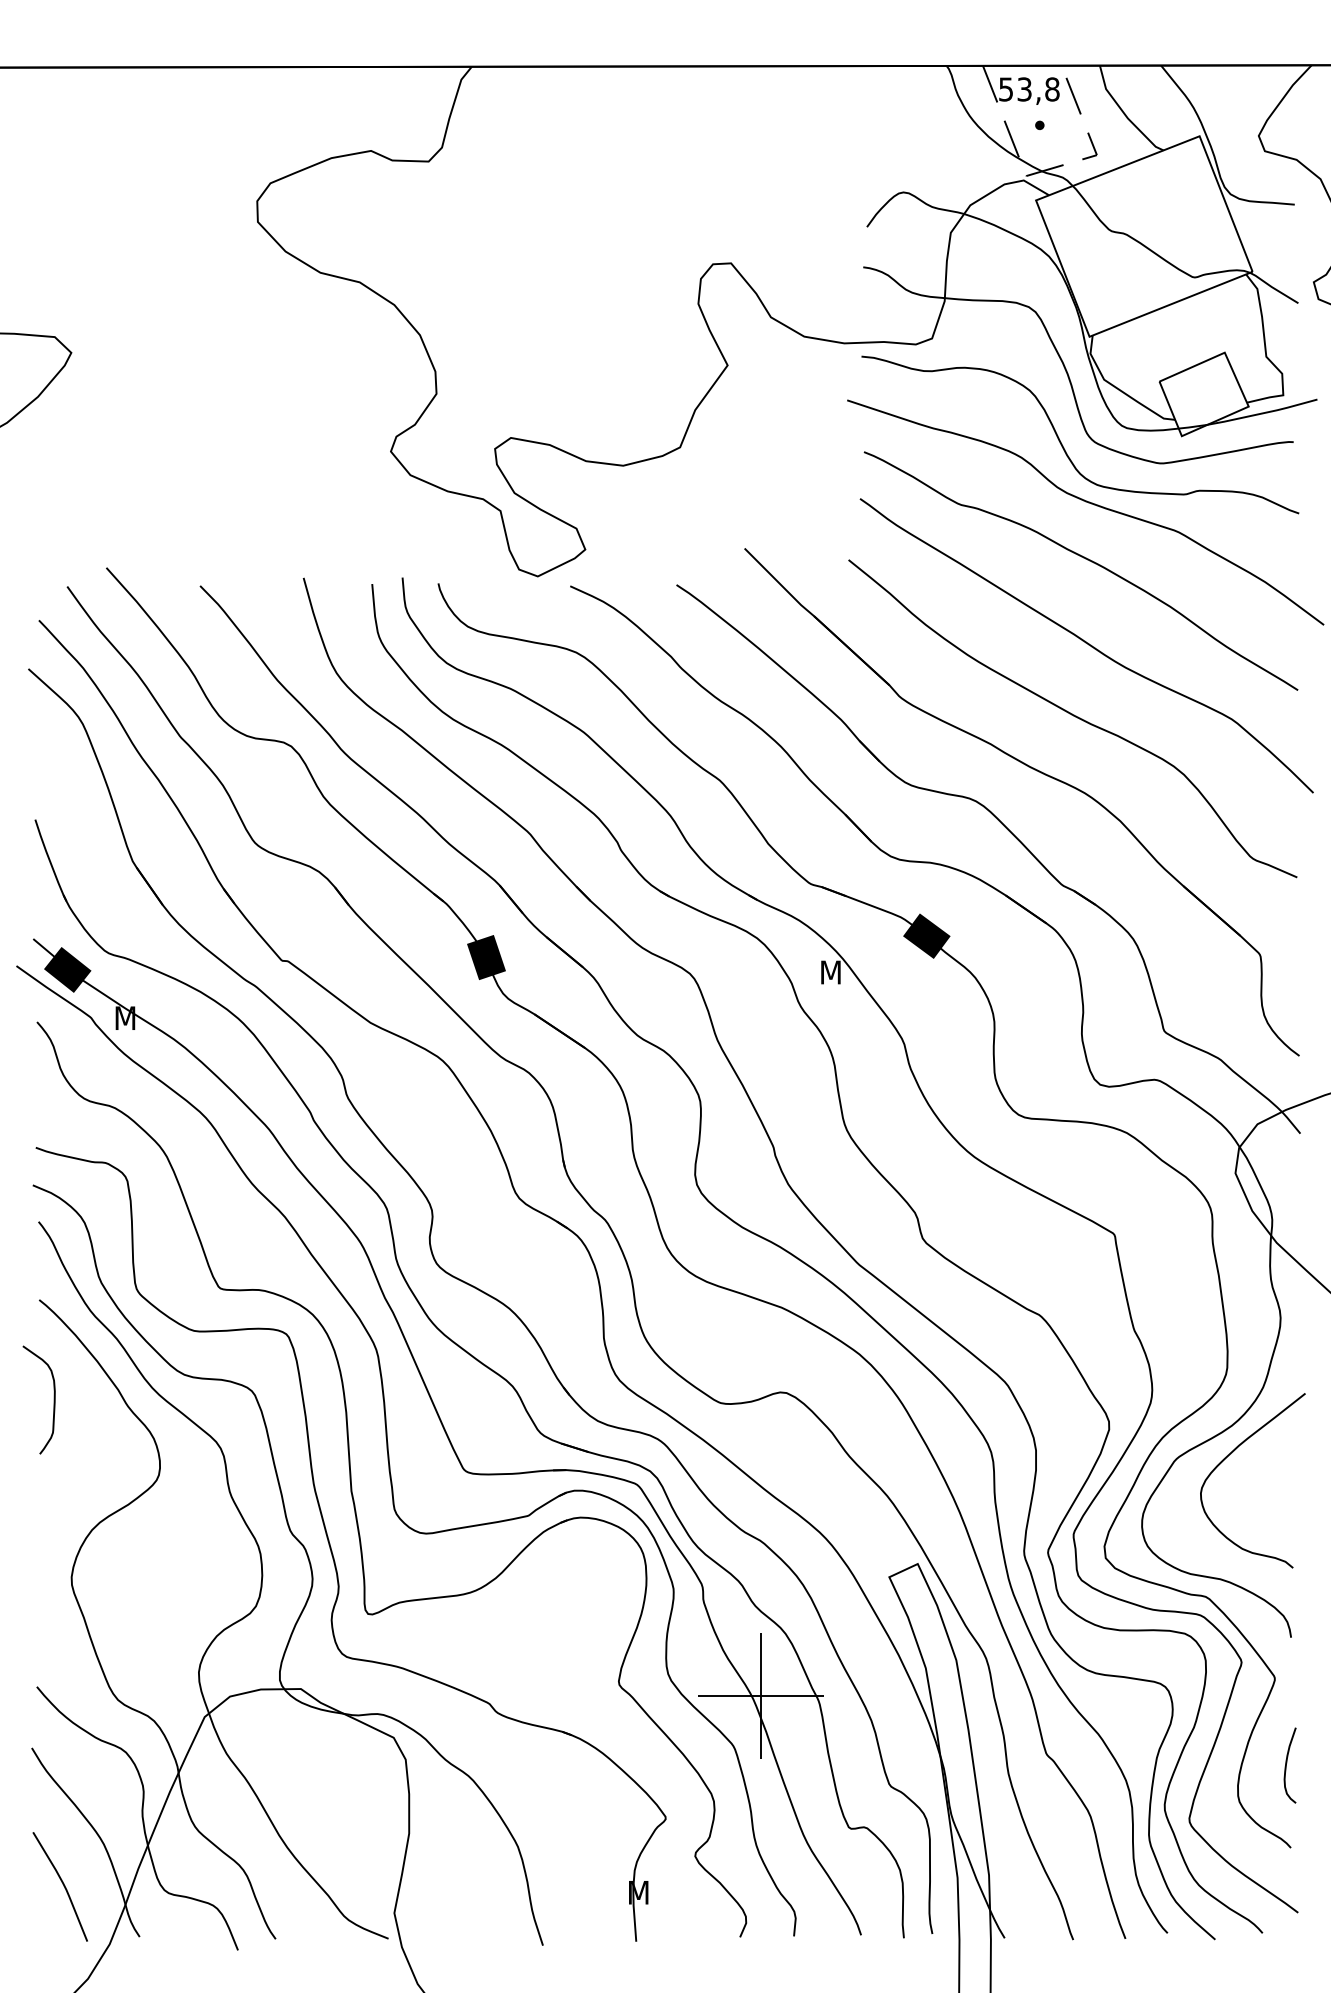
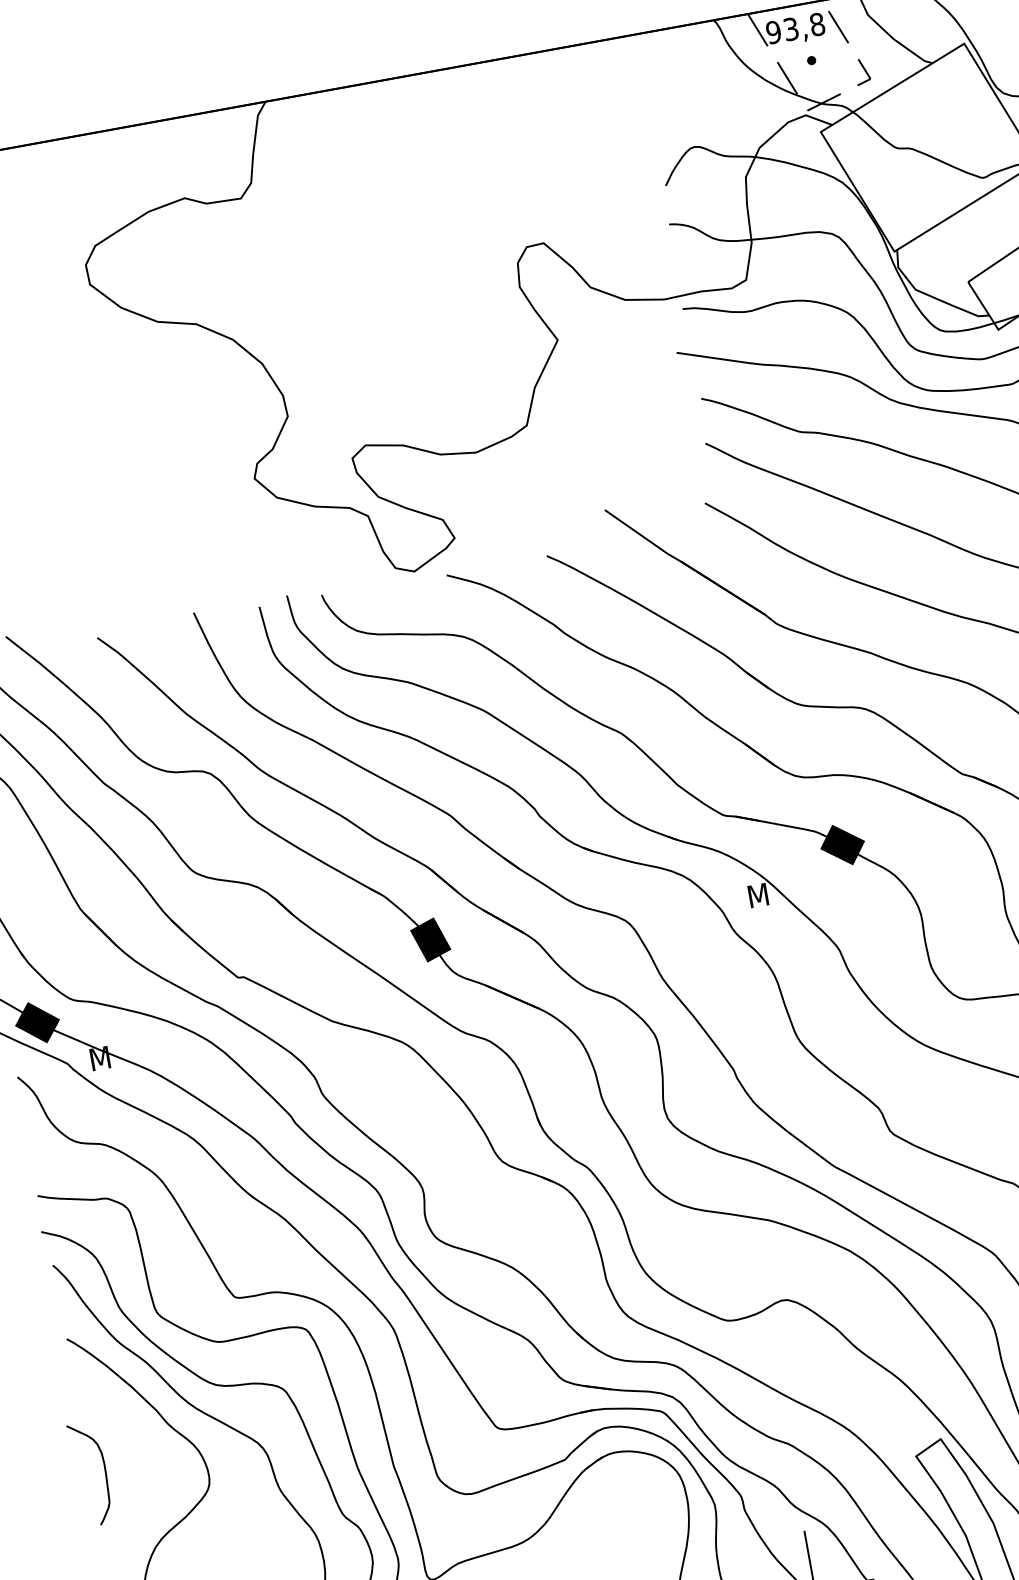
text: (1005, 89) -> (773, 32), 53,8 -> 93,8
curve: (53, 1399) -> (104, 1471), moved

